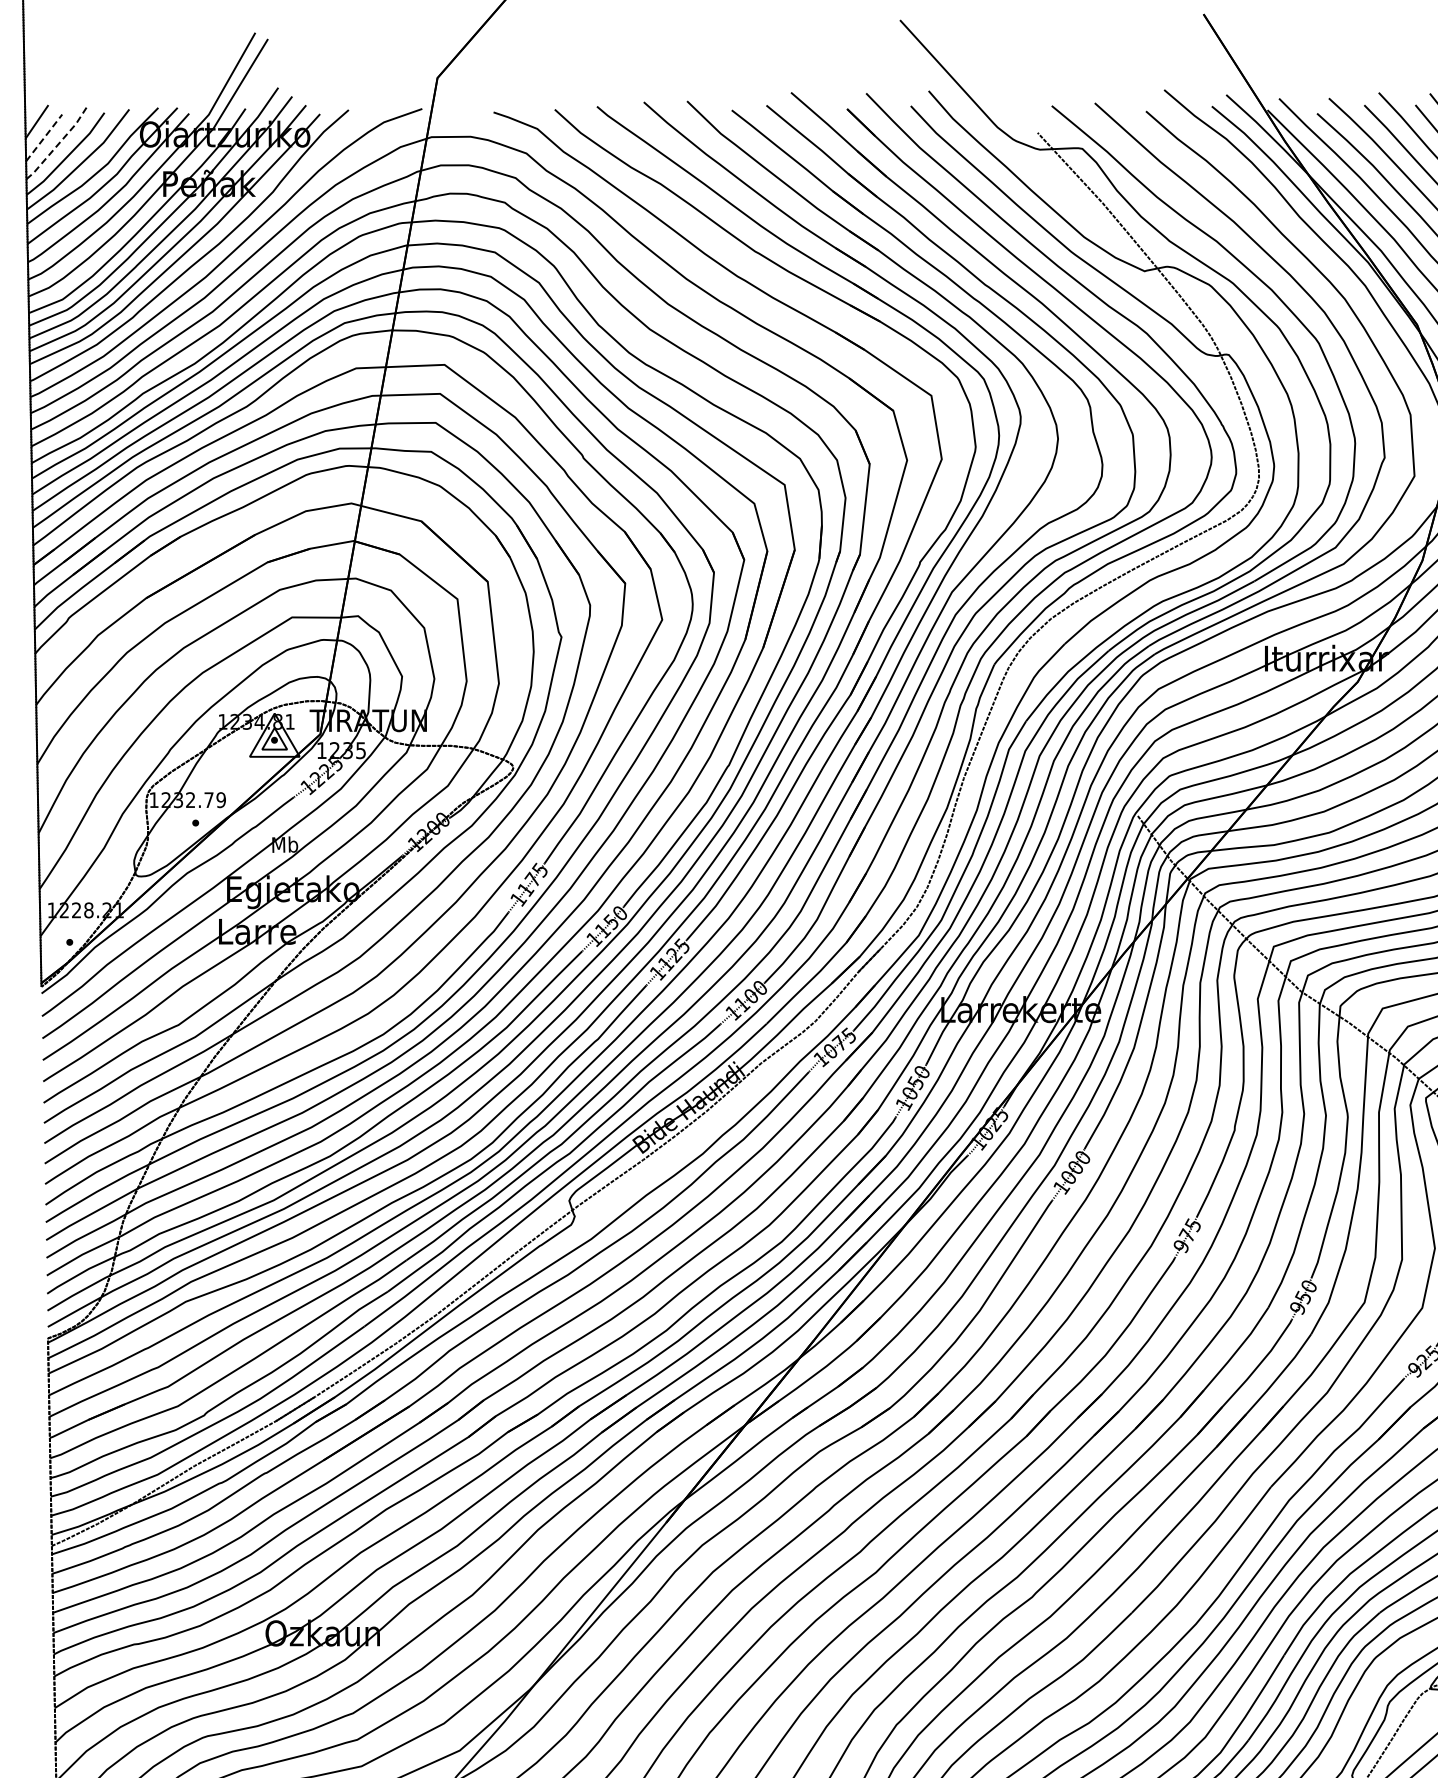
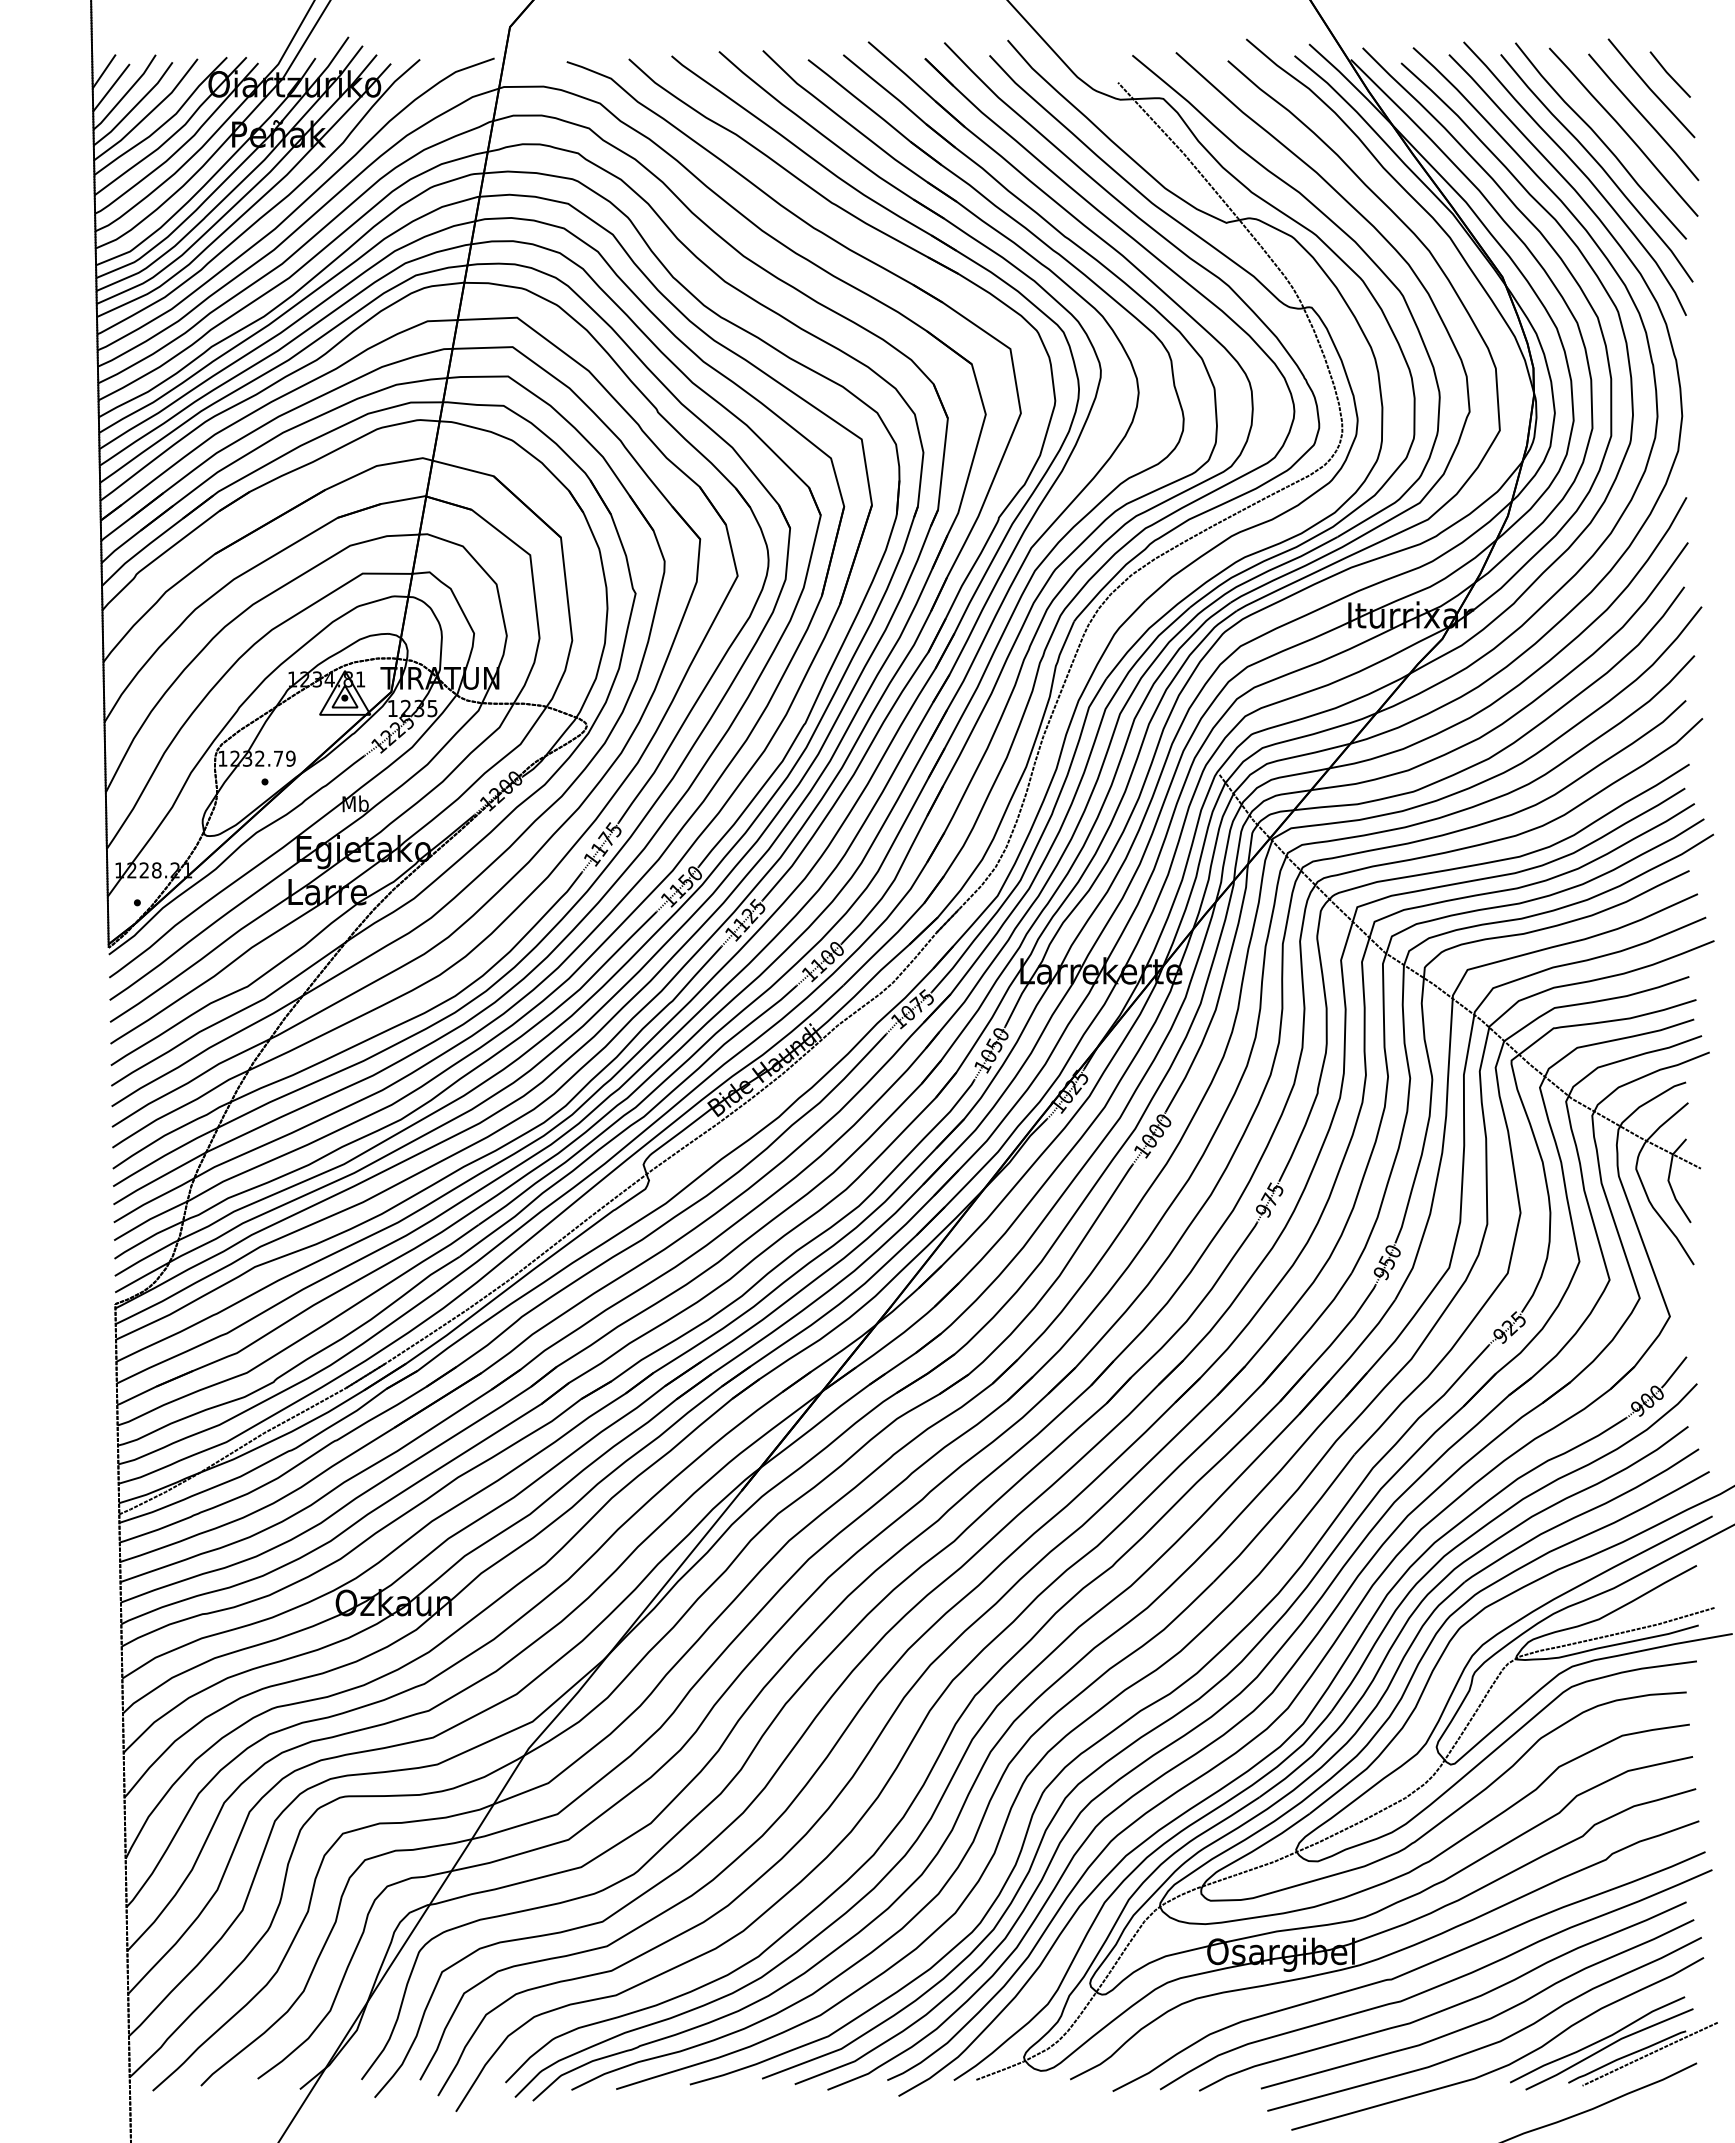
line: (44, 137) -> (111, 87), dashed -> solid
line: (59, 143) -> (126, 93), dashed -> solid

